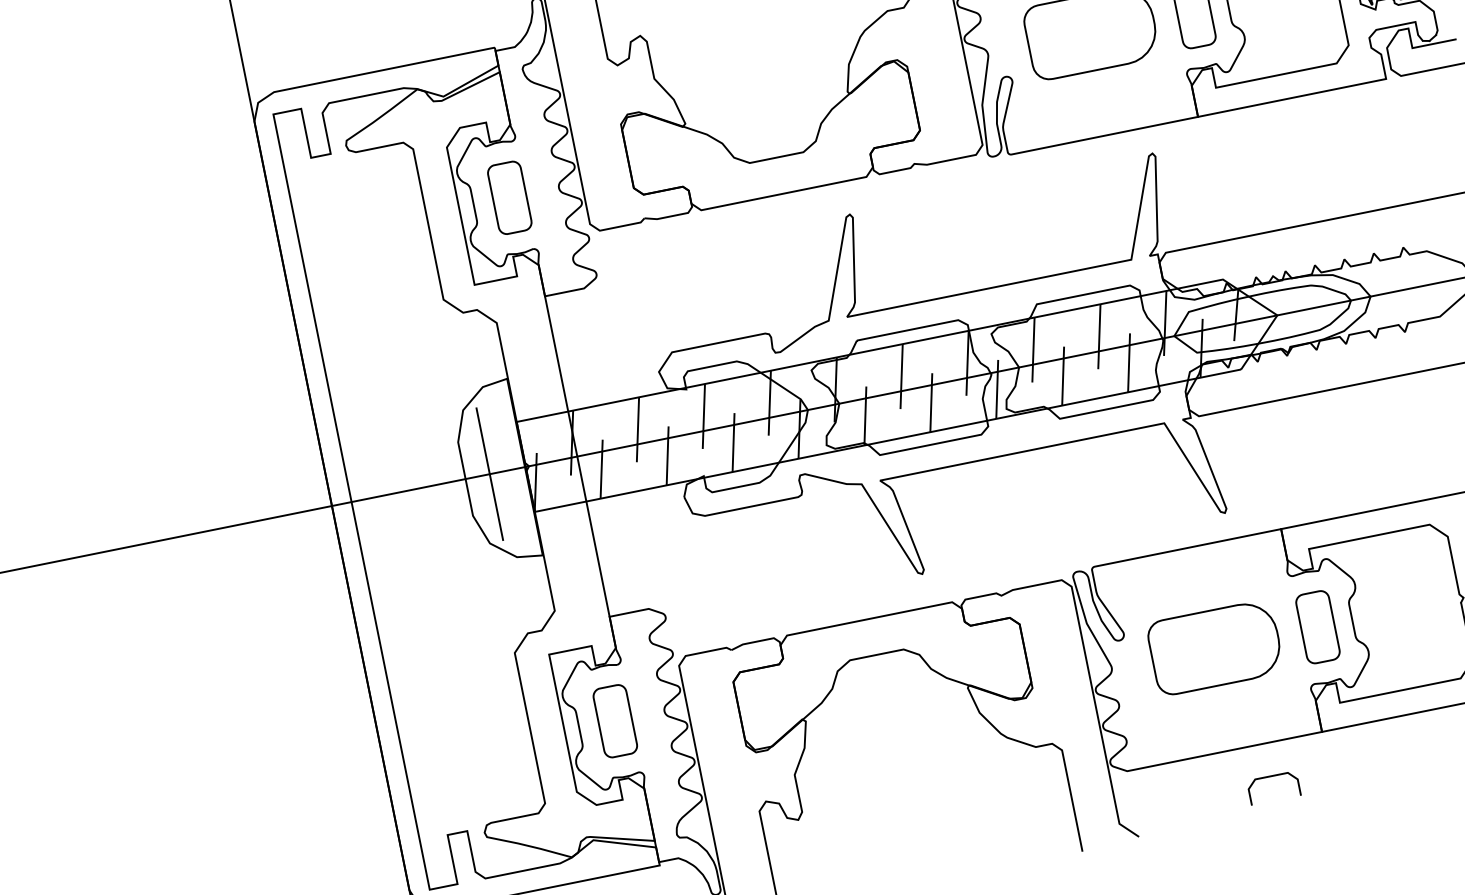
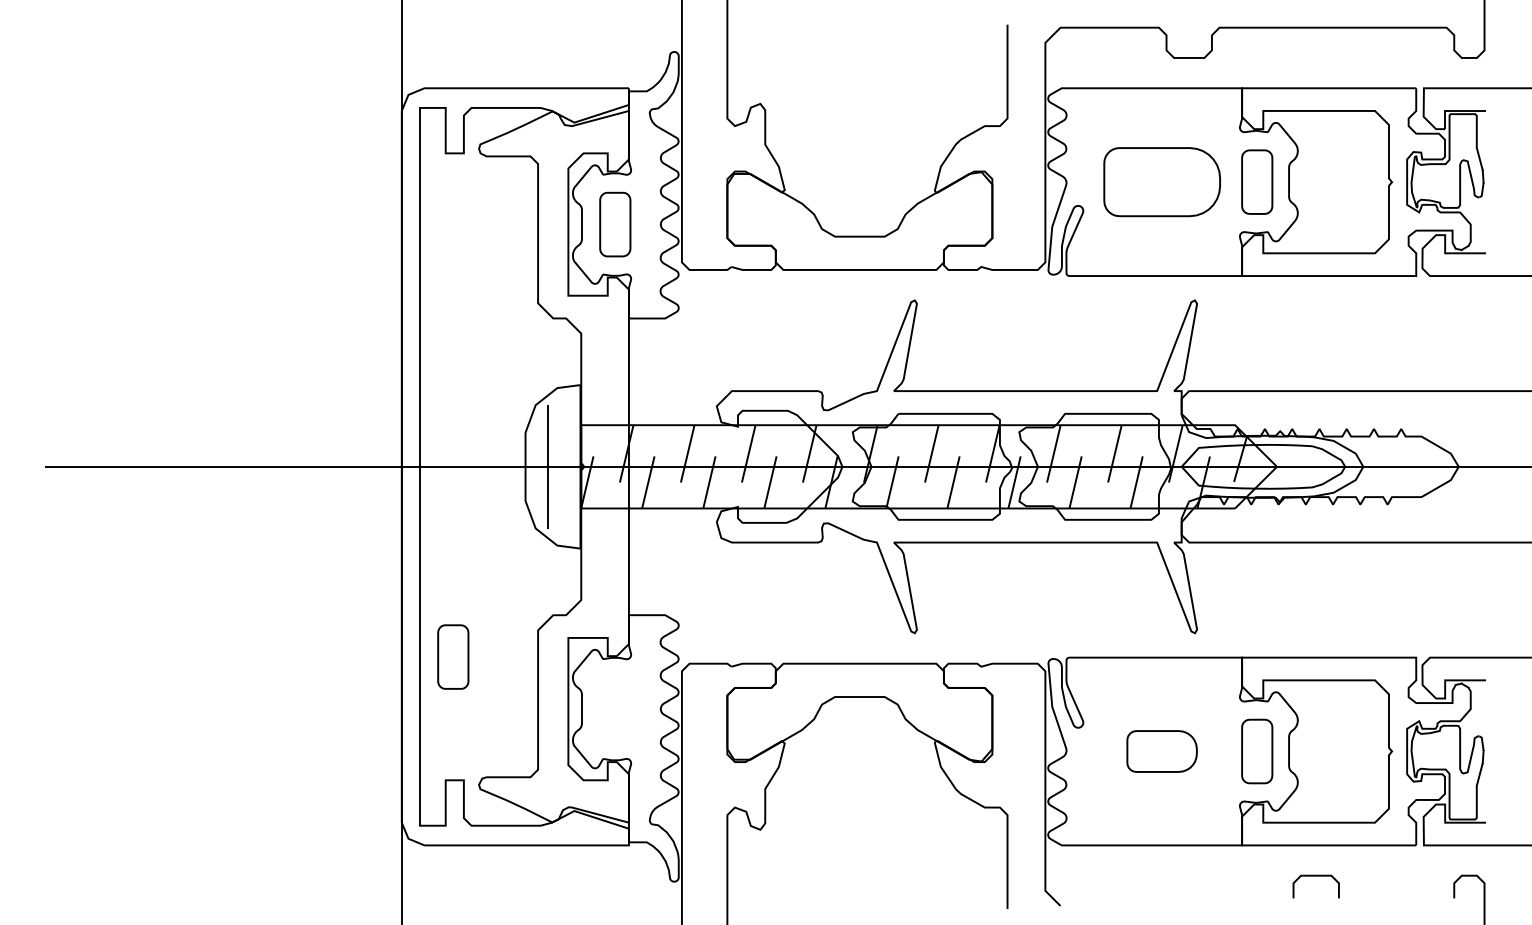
part: (1214, 648) -> (1161, 751), size x0.6
part: (615, 720) -> (453, 656), moved
curve: (1270, 777) -> (1315, 876), moved

